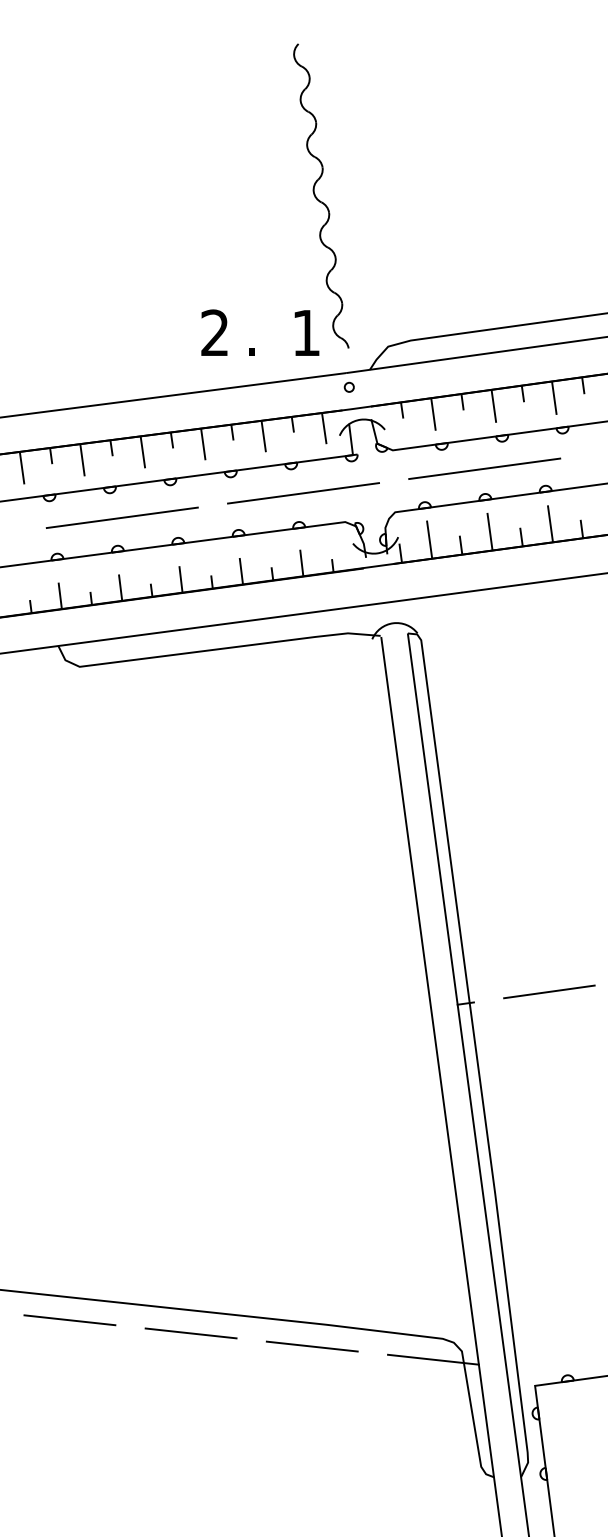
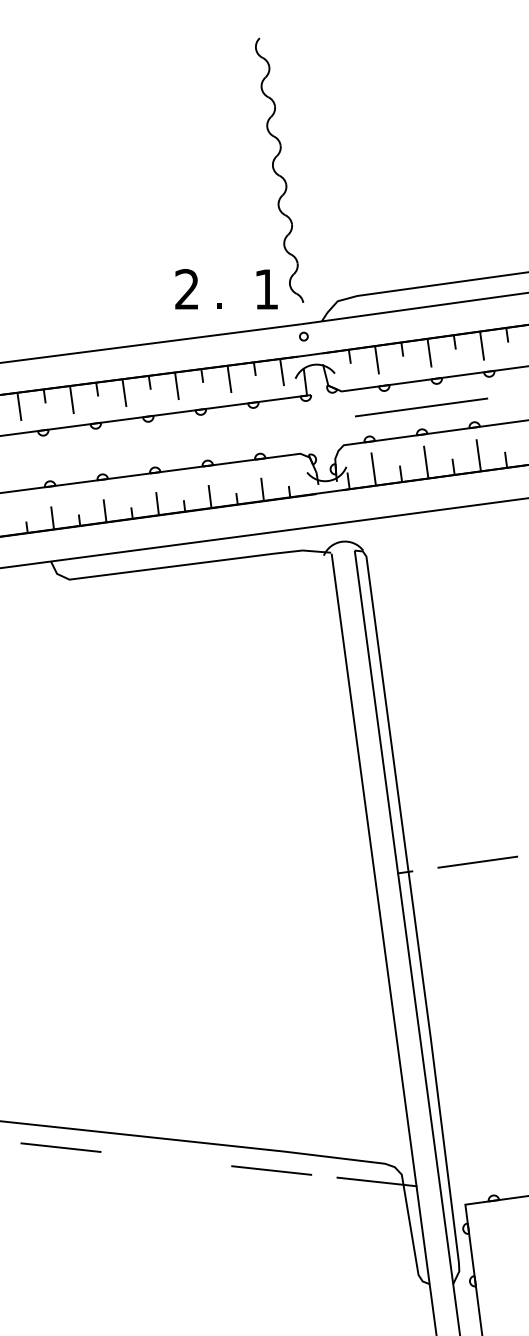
line: (303, 493) -> (264, 428), removed
line: (121, 517) -> (105, 449), removed
line: (190, 1333) -> (165, 1159), removed

